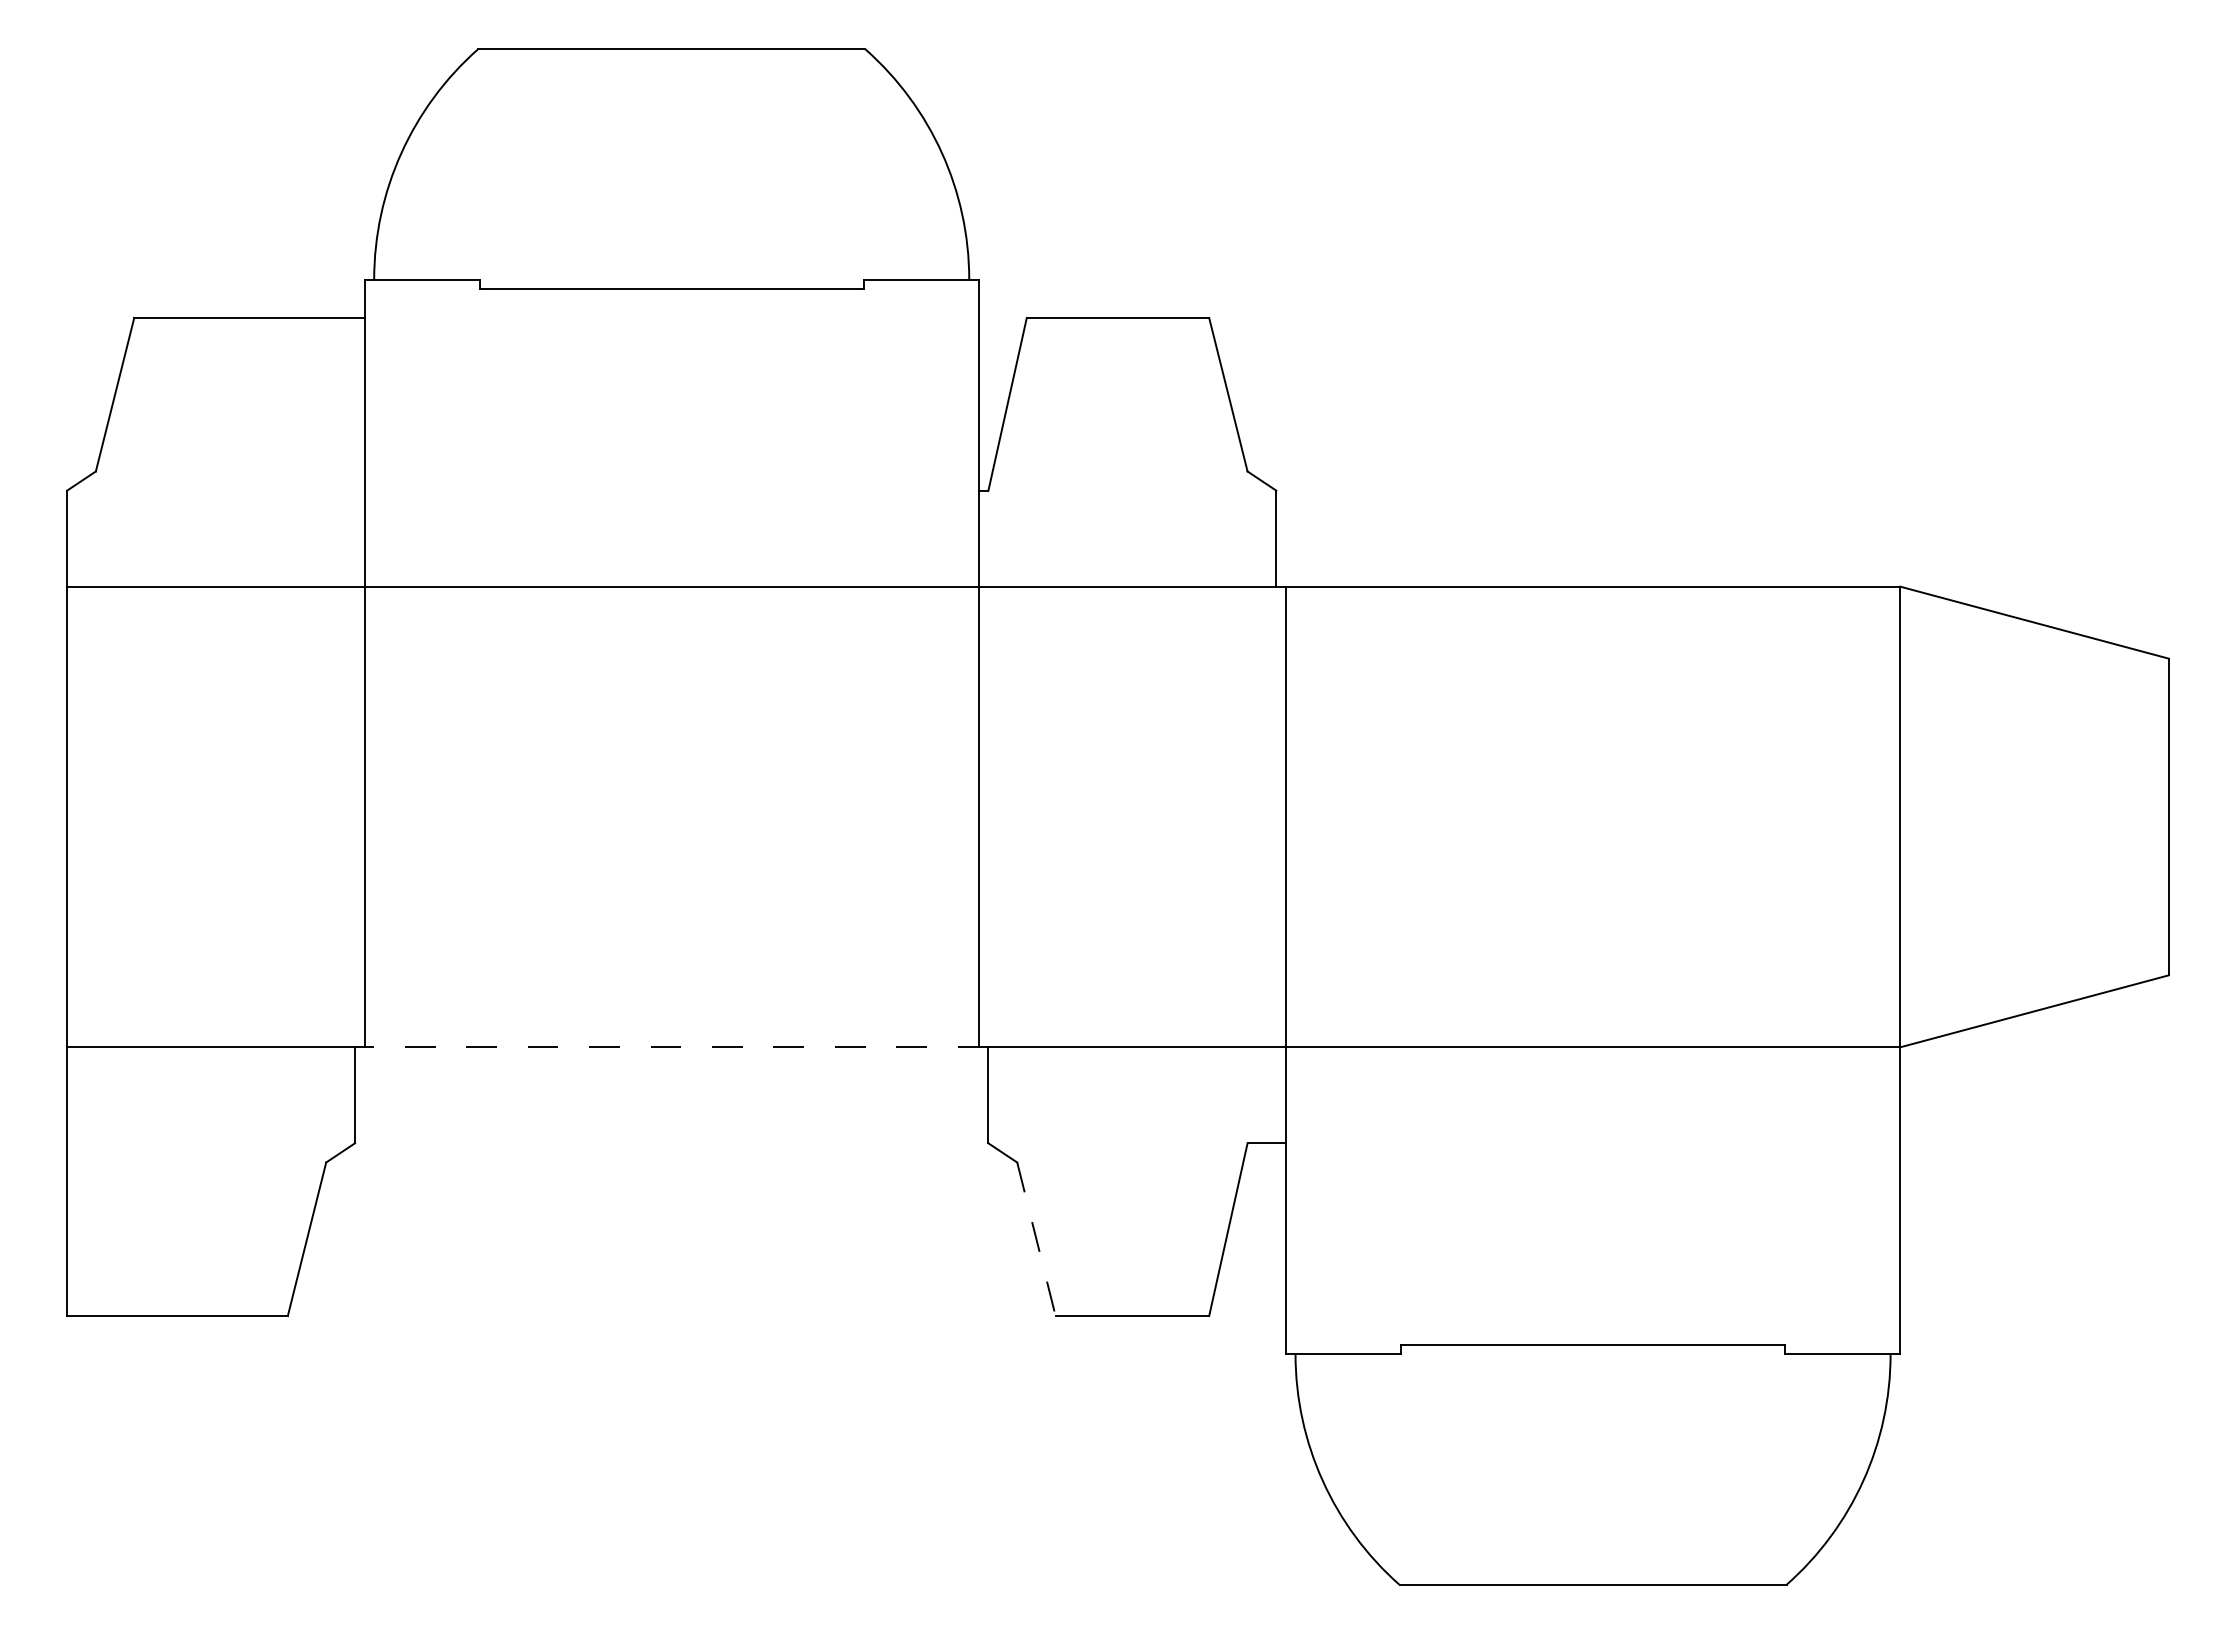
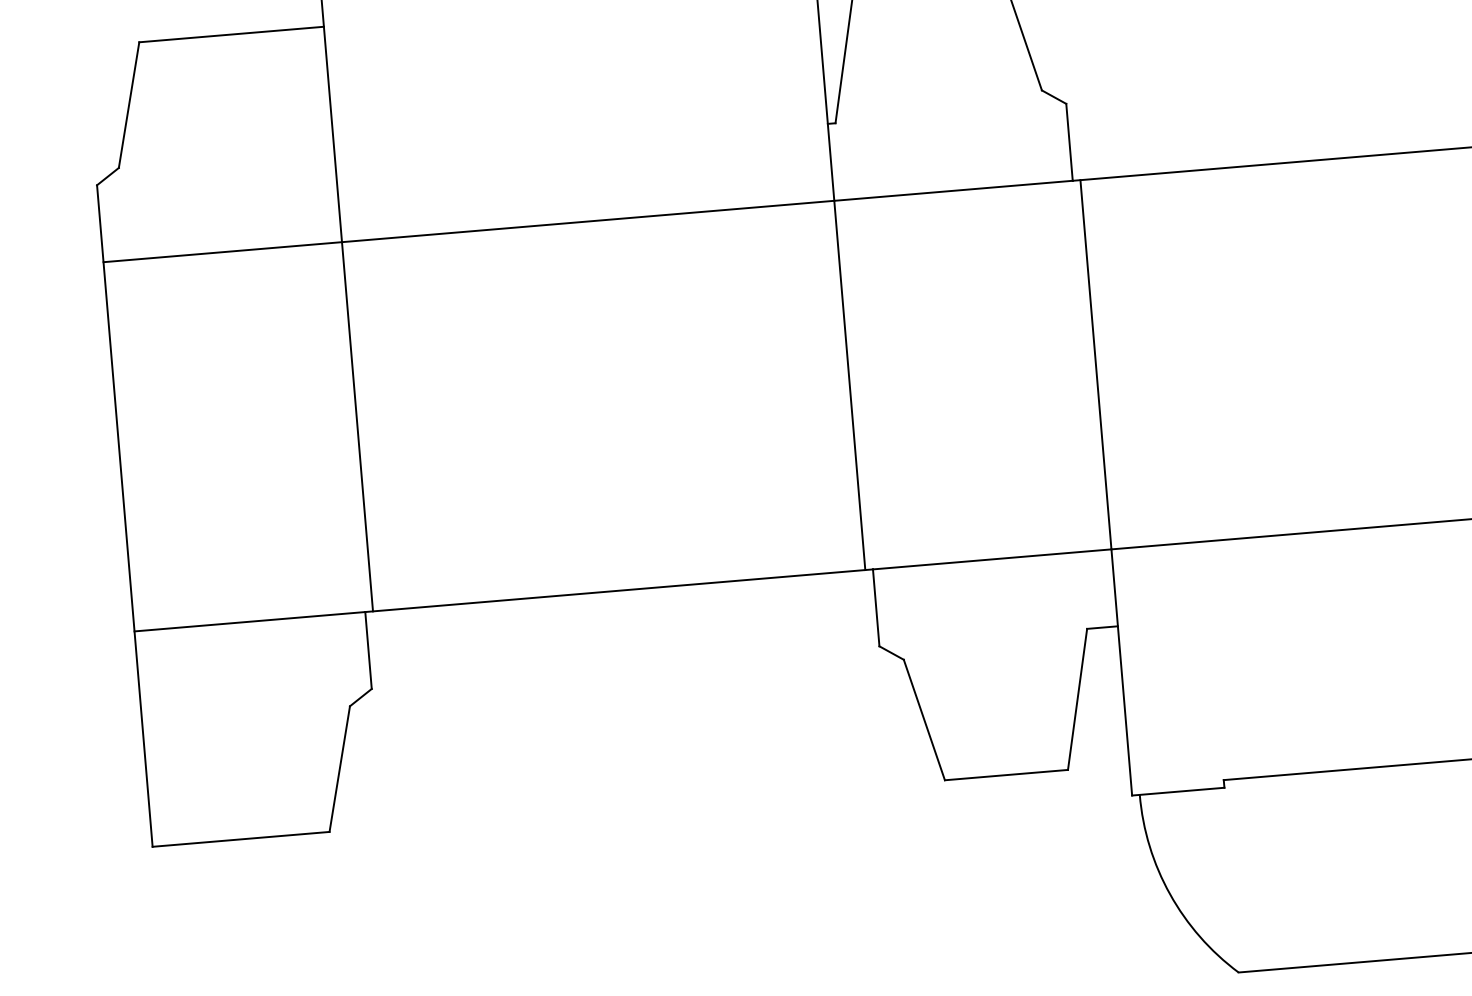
line: (671, 1047) -> (618, 590), dashed -> solid
line: (1036, 1239) -> (924, 720), dashed -> solid

